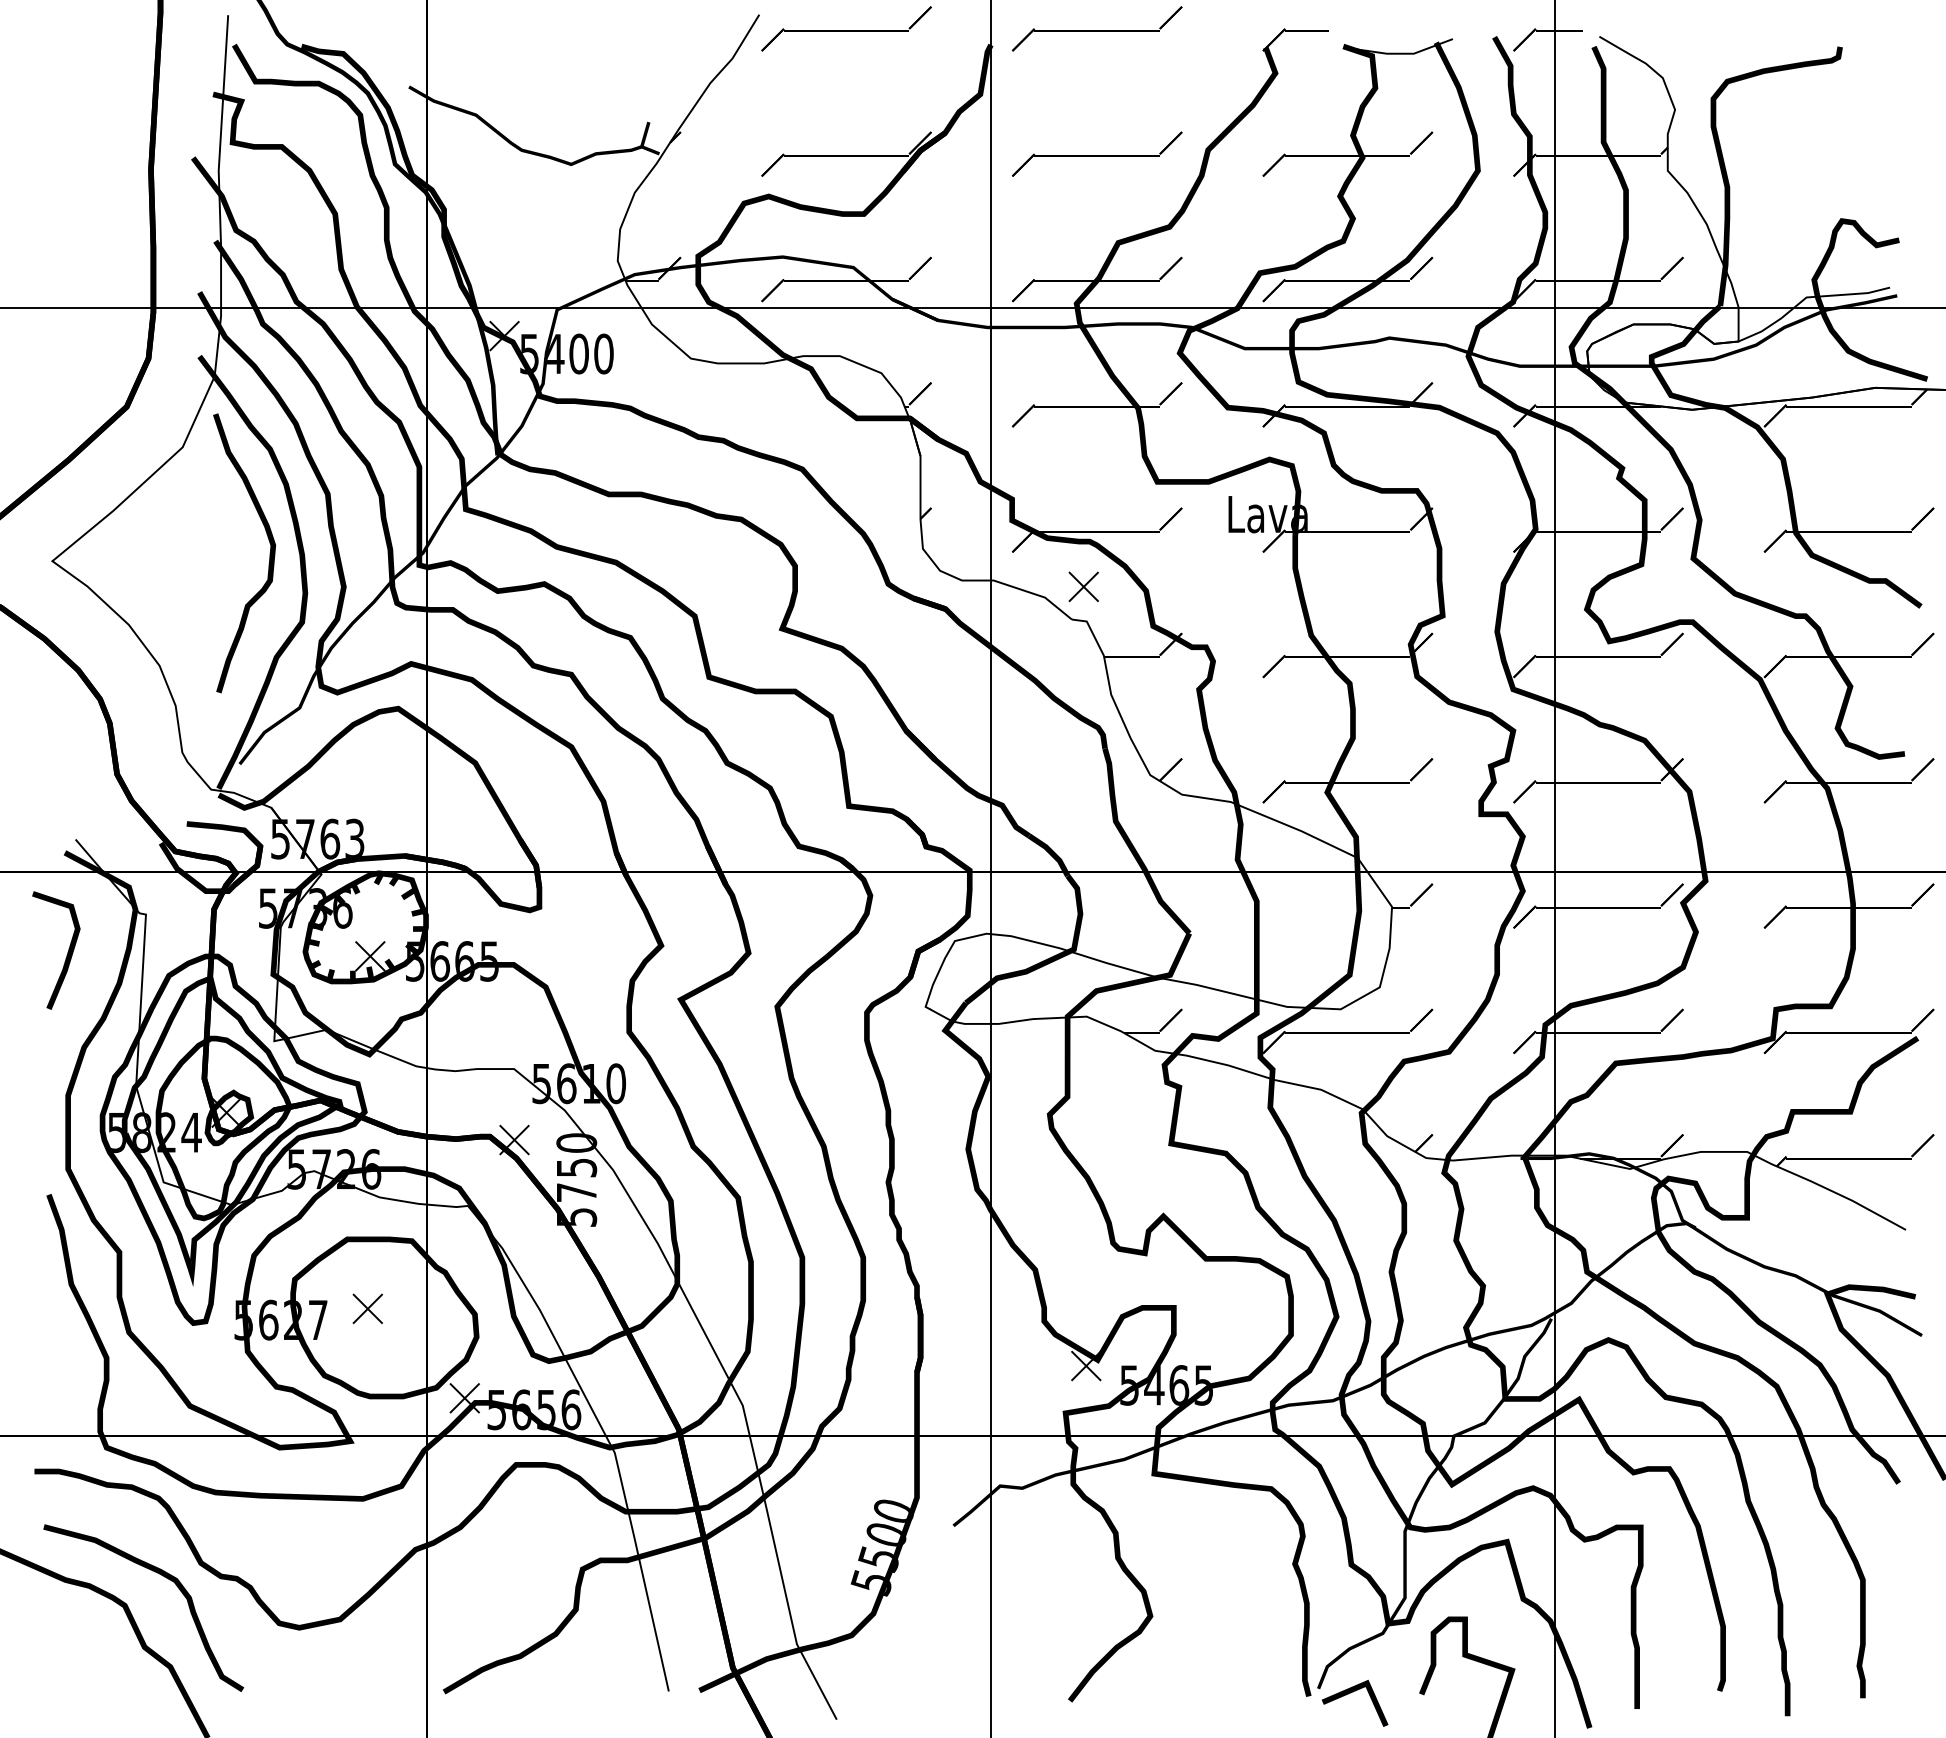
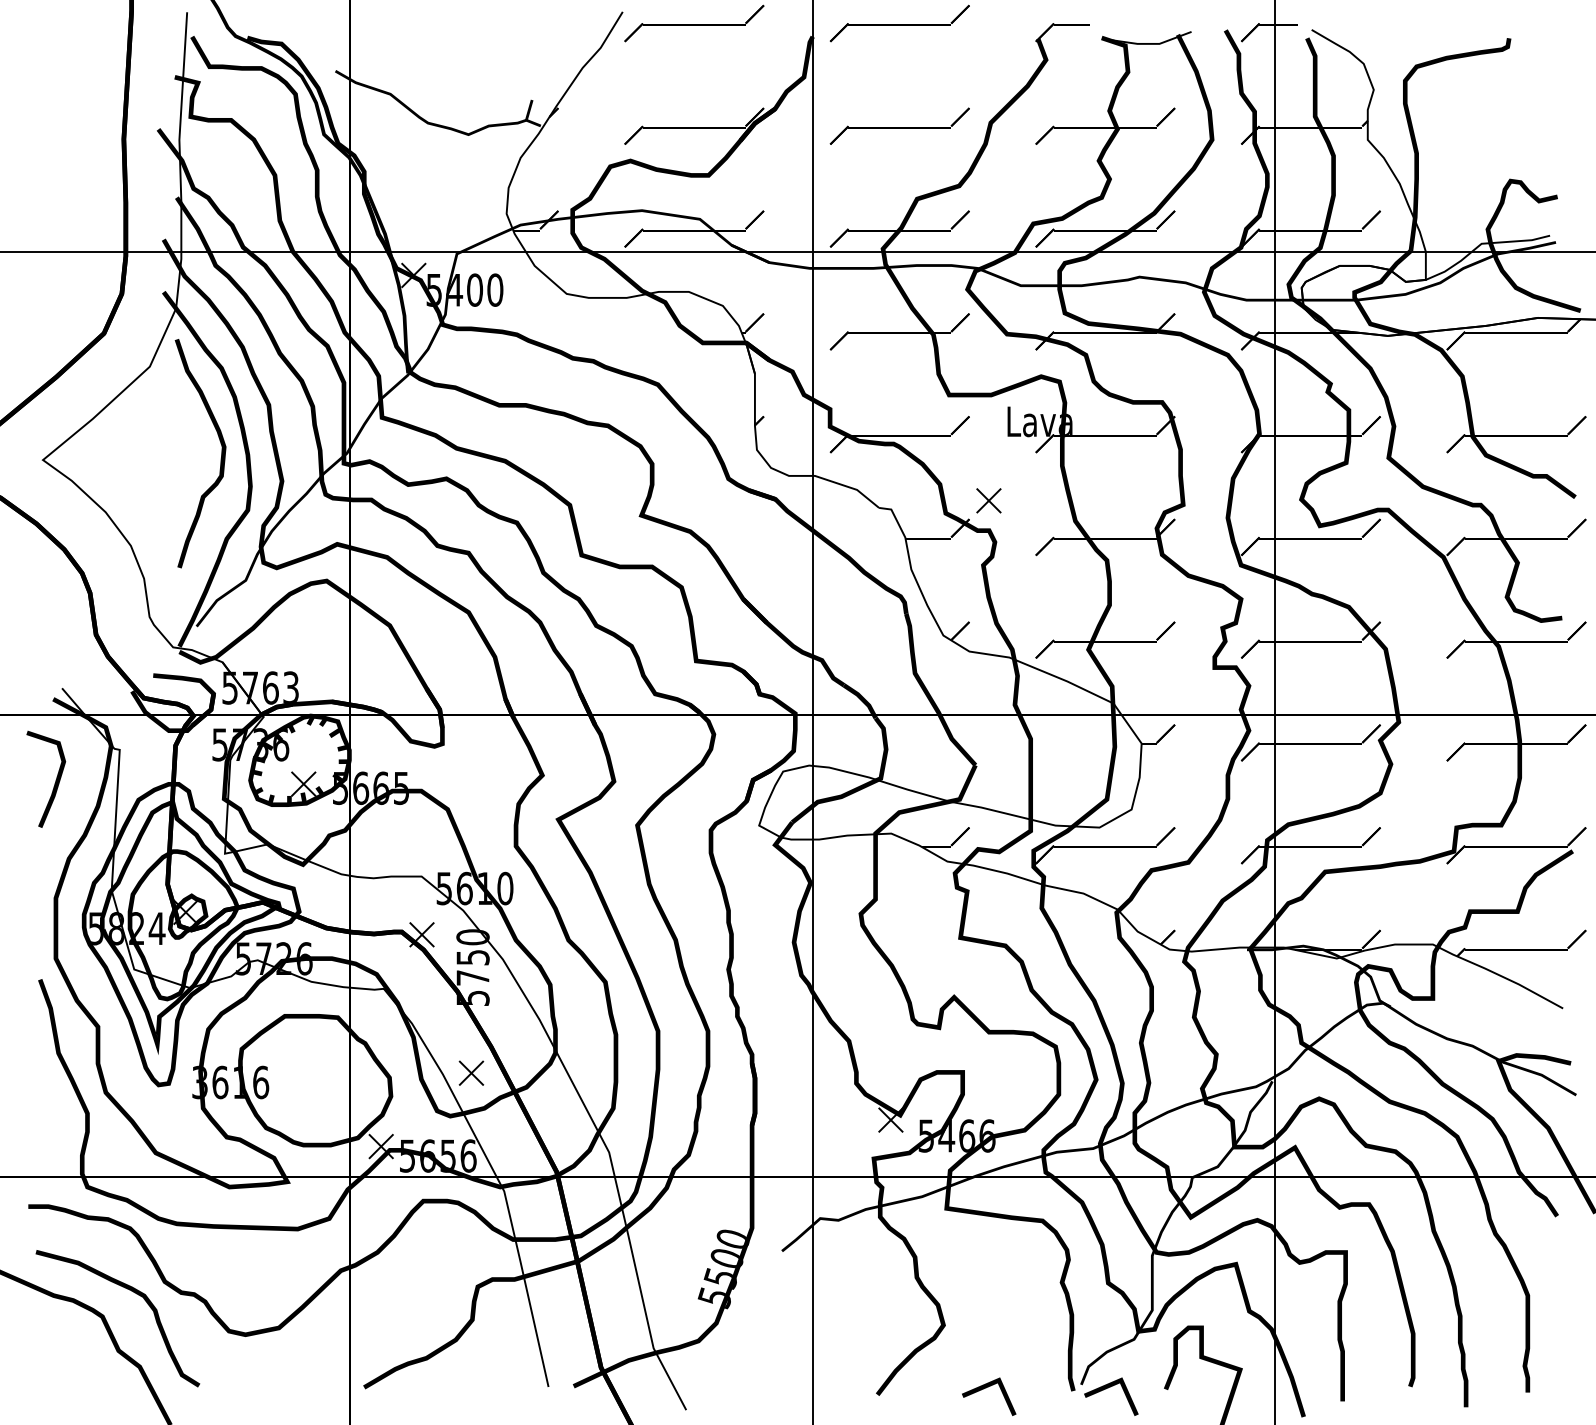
part: (1083, 586) -> (988, 500), moved
part: (367, 1308) -> (471, 1072), moved
text: (281, 1319) -> (230, 1081), 5627 -> 3616
text: (1203, 1385) -> (987, 1136), 5465 -> 5466
line: (1204, 1692) -> (987, 1387), added

